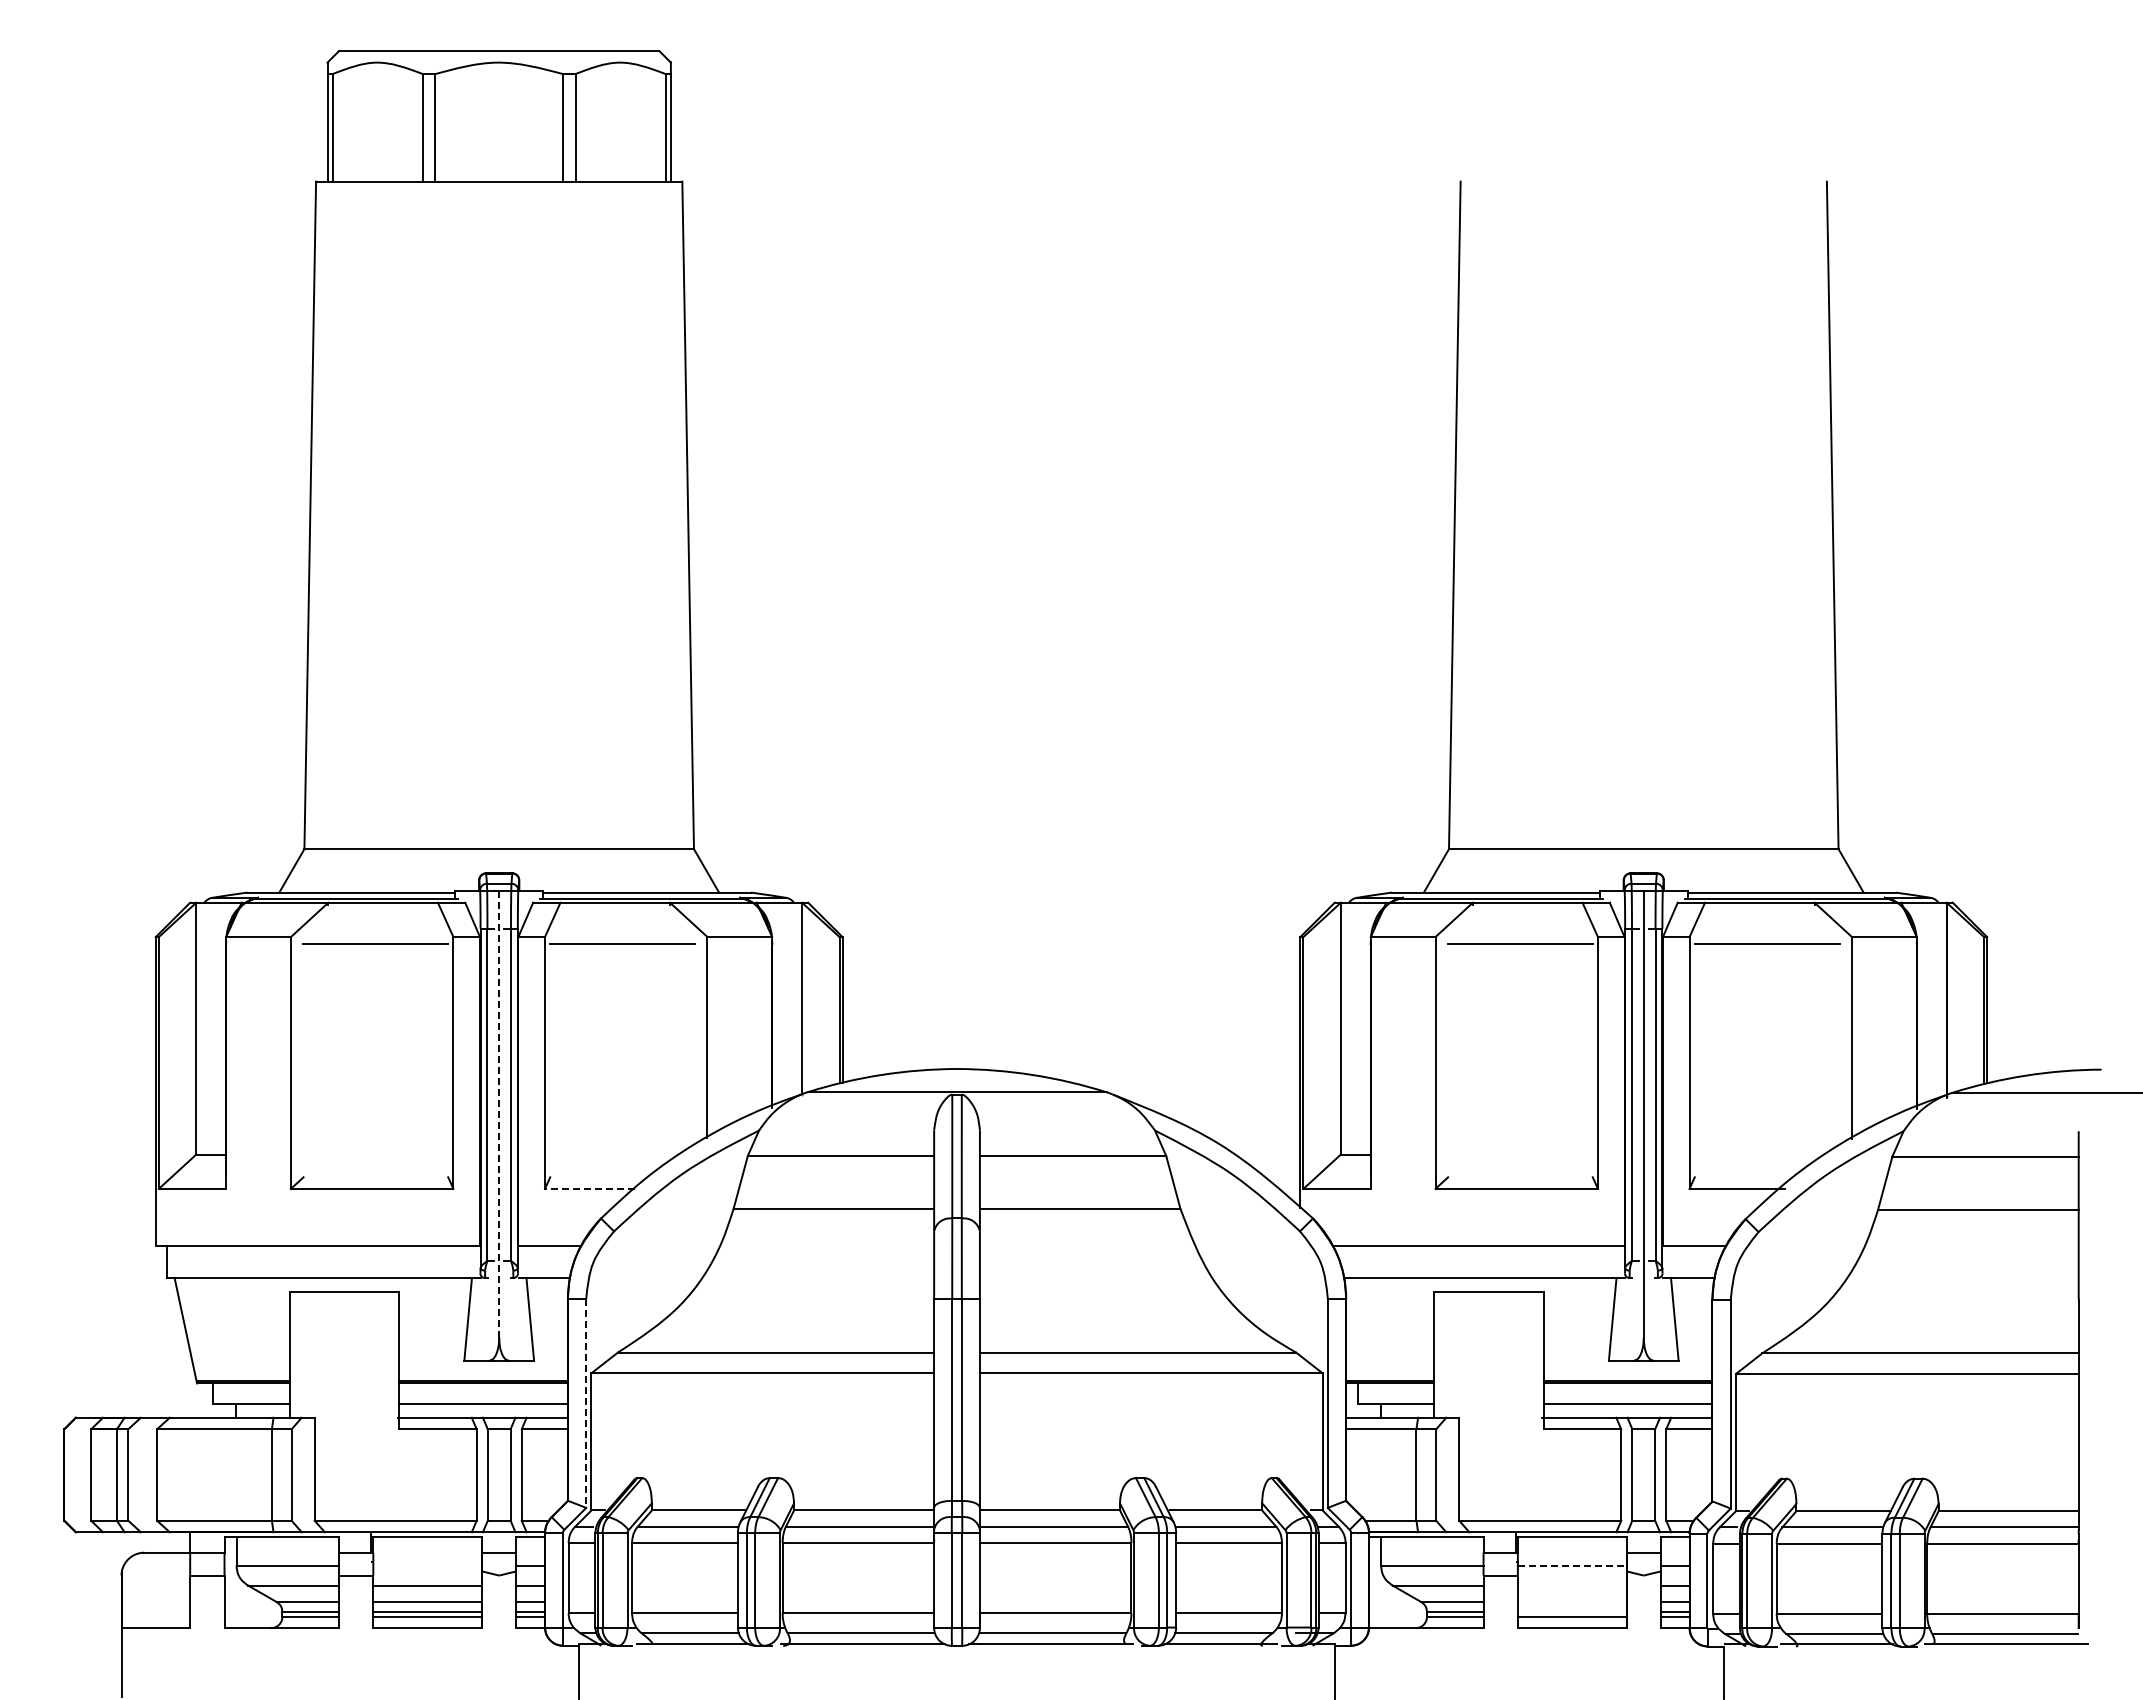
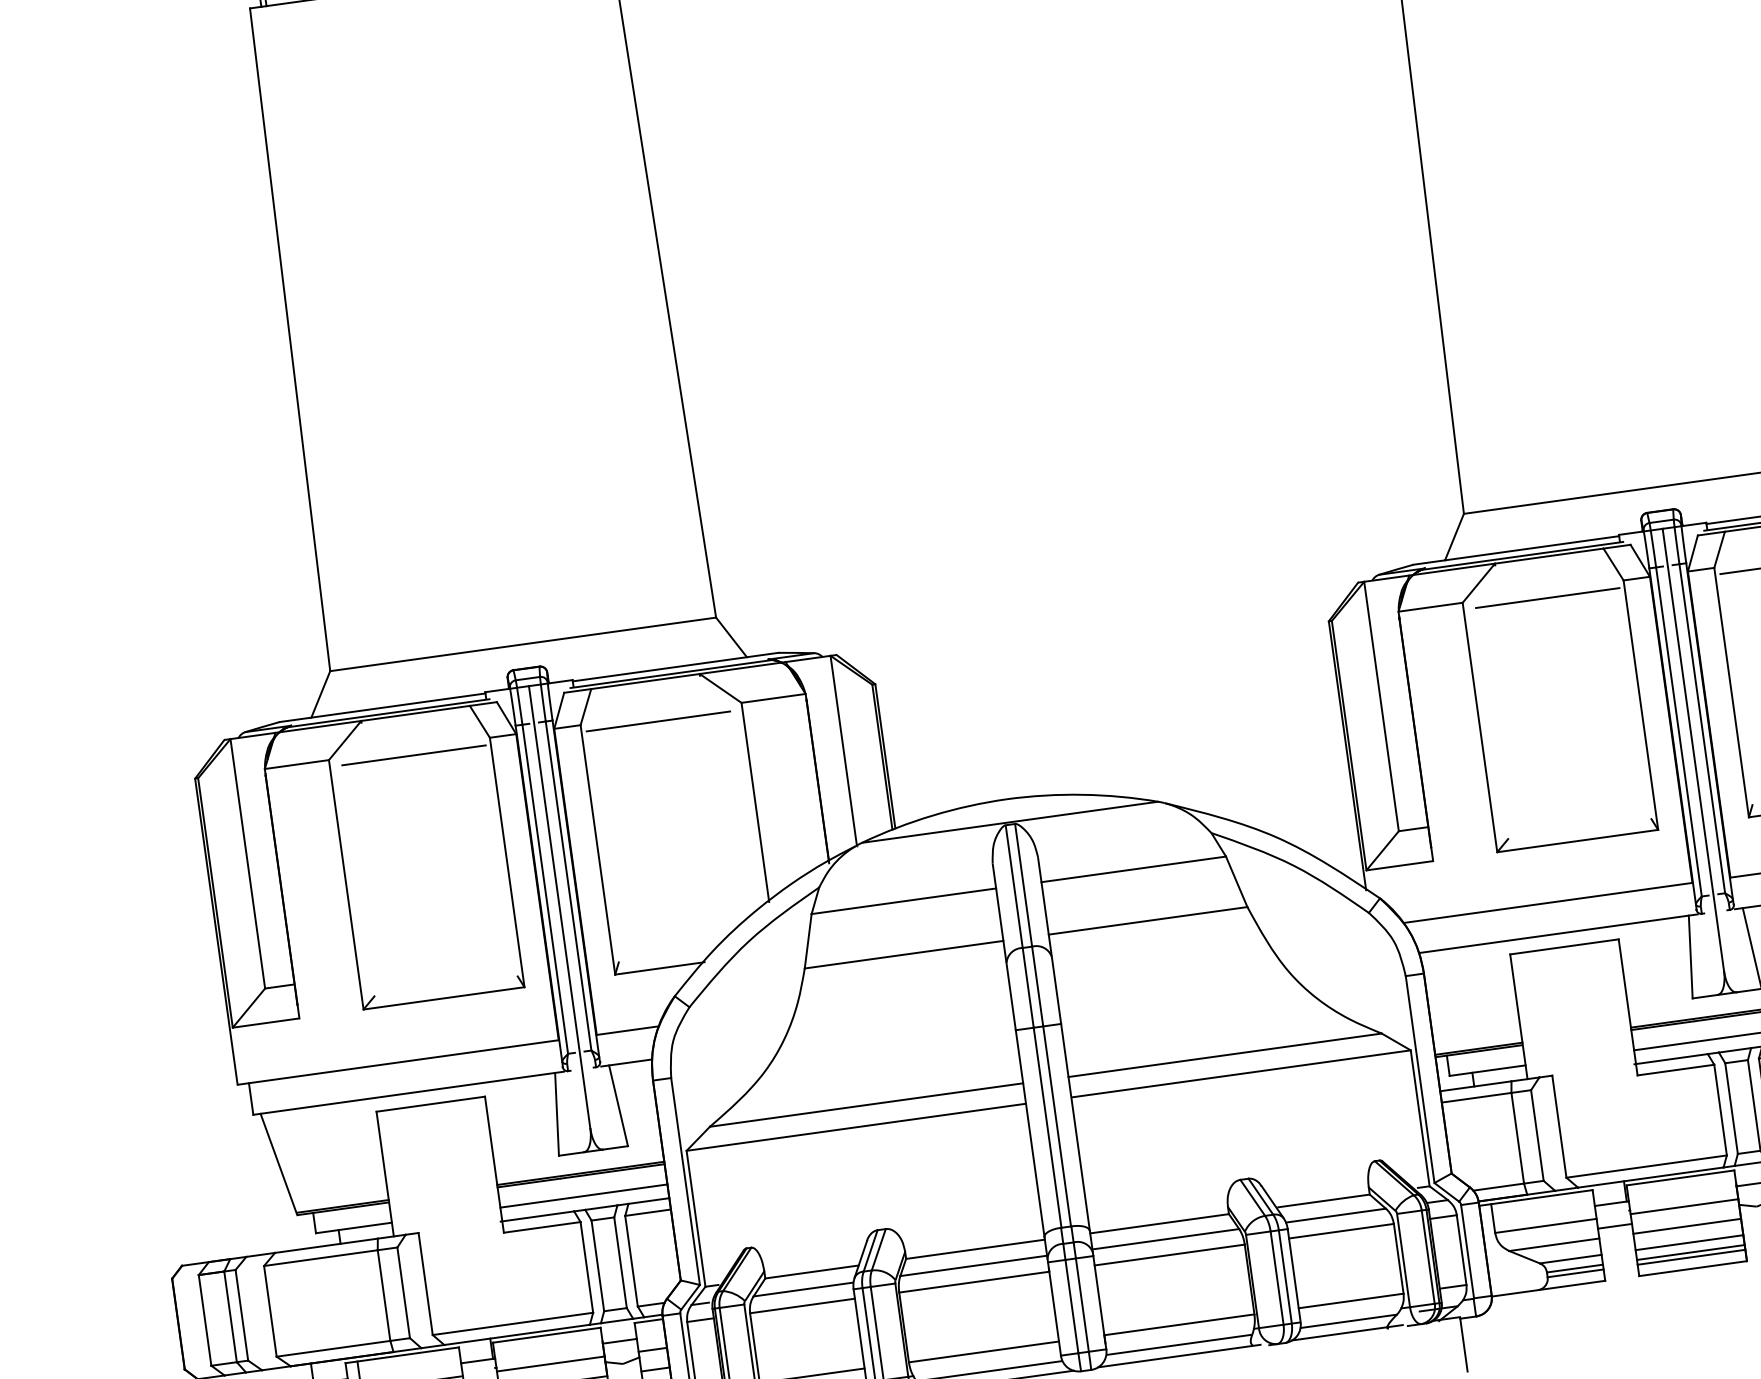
line: (499, 1113) -> (559, 906), dashed -> solid
line: (589, 1188) -> (659, 968), dashed -> solid
line: (586, 1403) -> (685, 1181), dashed -> solid
line: (427, 1565) -> (550, 1363), added
line: (1572, 1565) -> (1684, 1206), dashed -> solid
line: (1571, 1585) -> (1686, 1226), added
line: (1571, 1602) -> (1688, 1243), added
line: (1571, 1611) -> (1690, 1252), added

